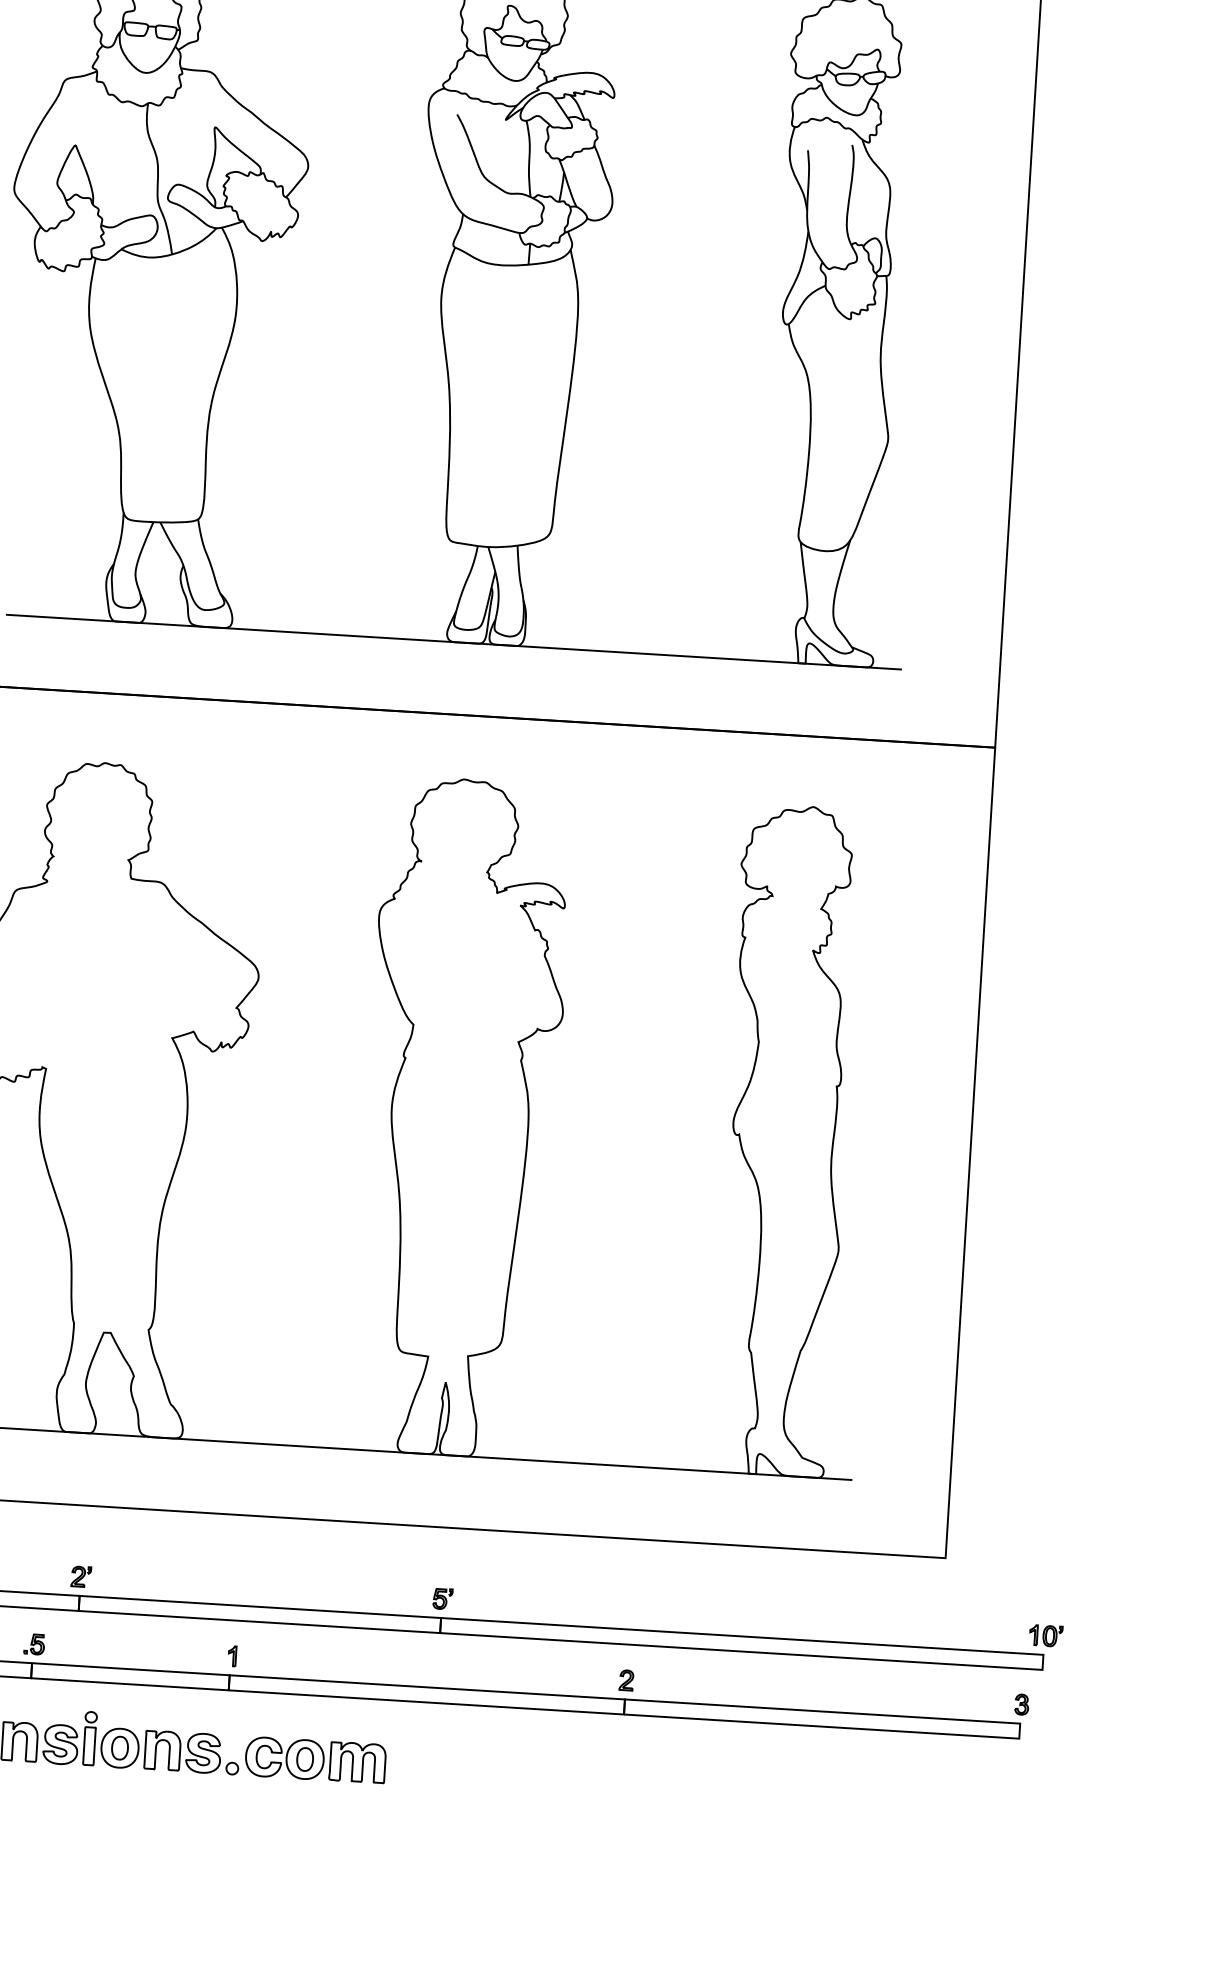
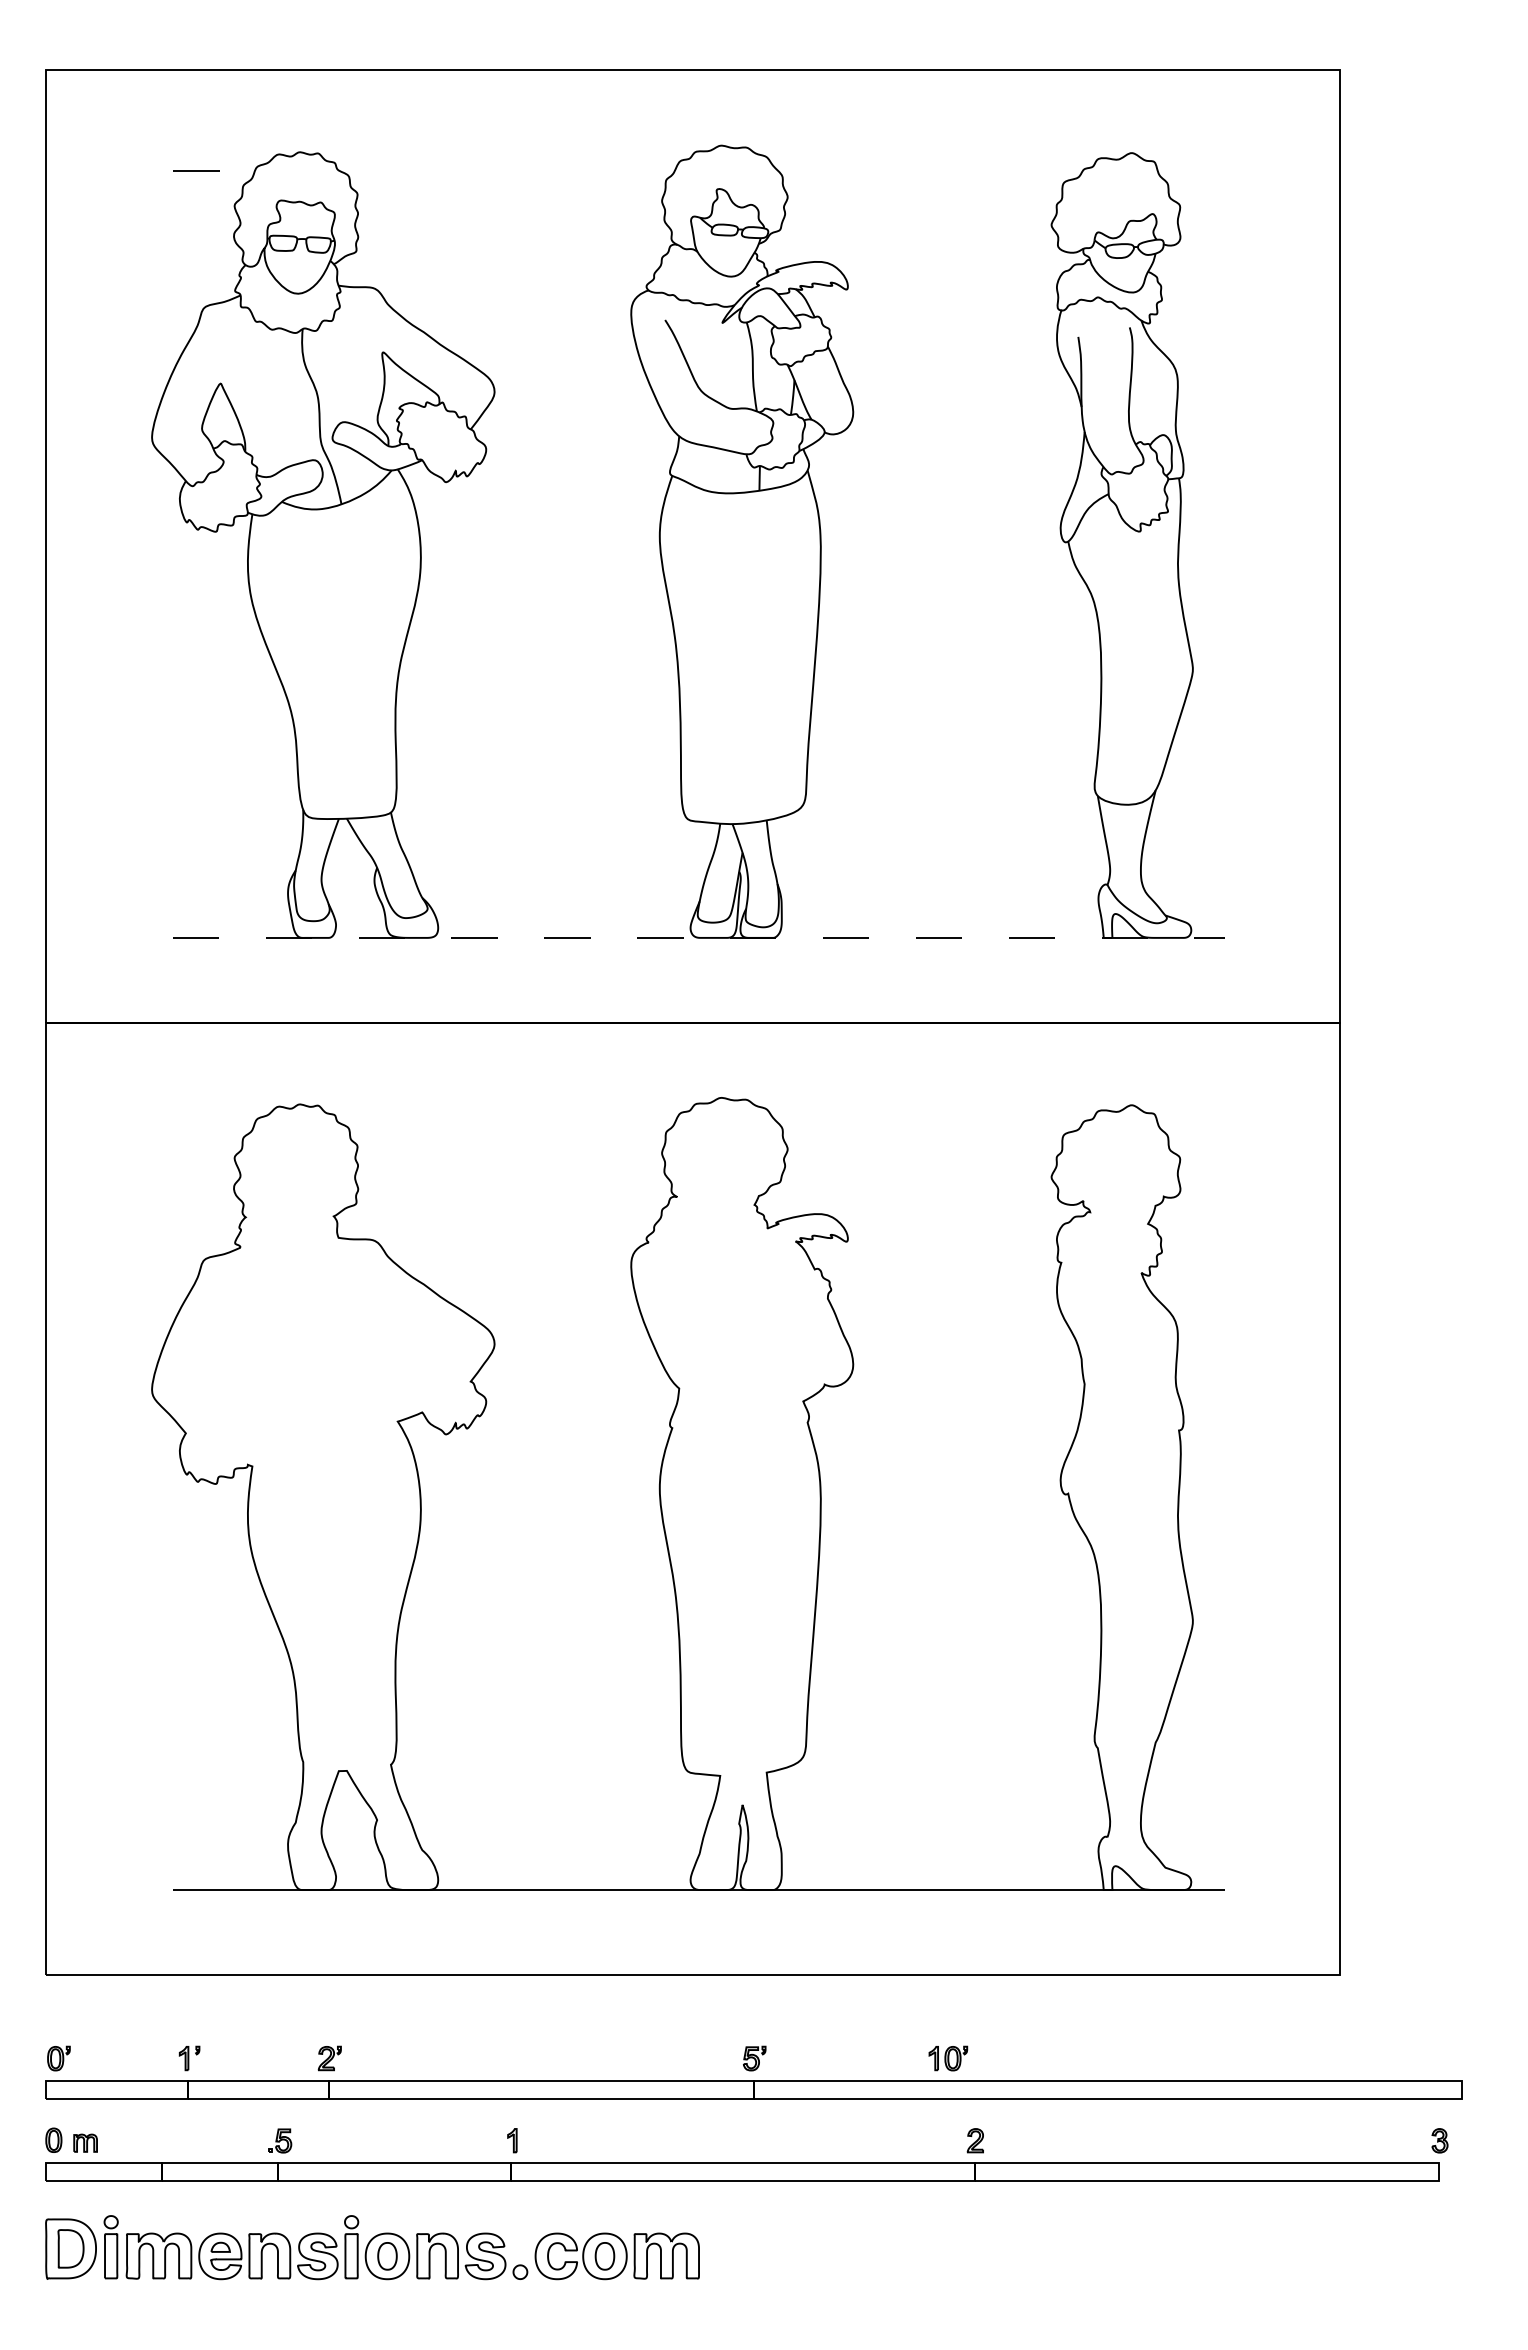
line: (454, 641) -> (699, 937), solid -> dashed
part: (1046, 1635) -> (948, 2058), moved

